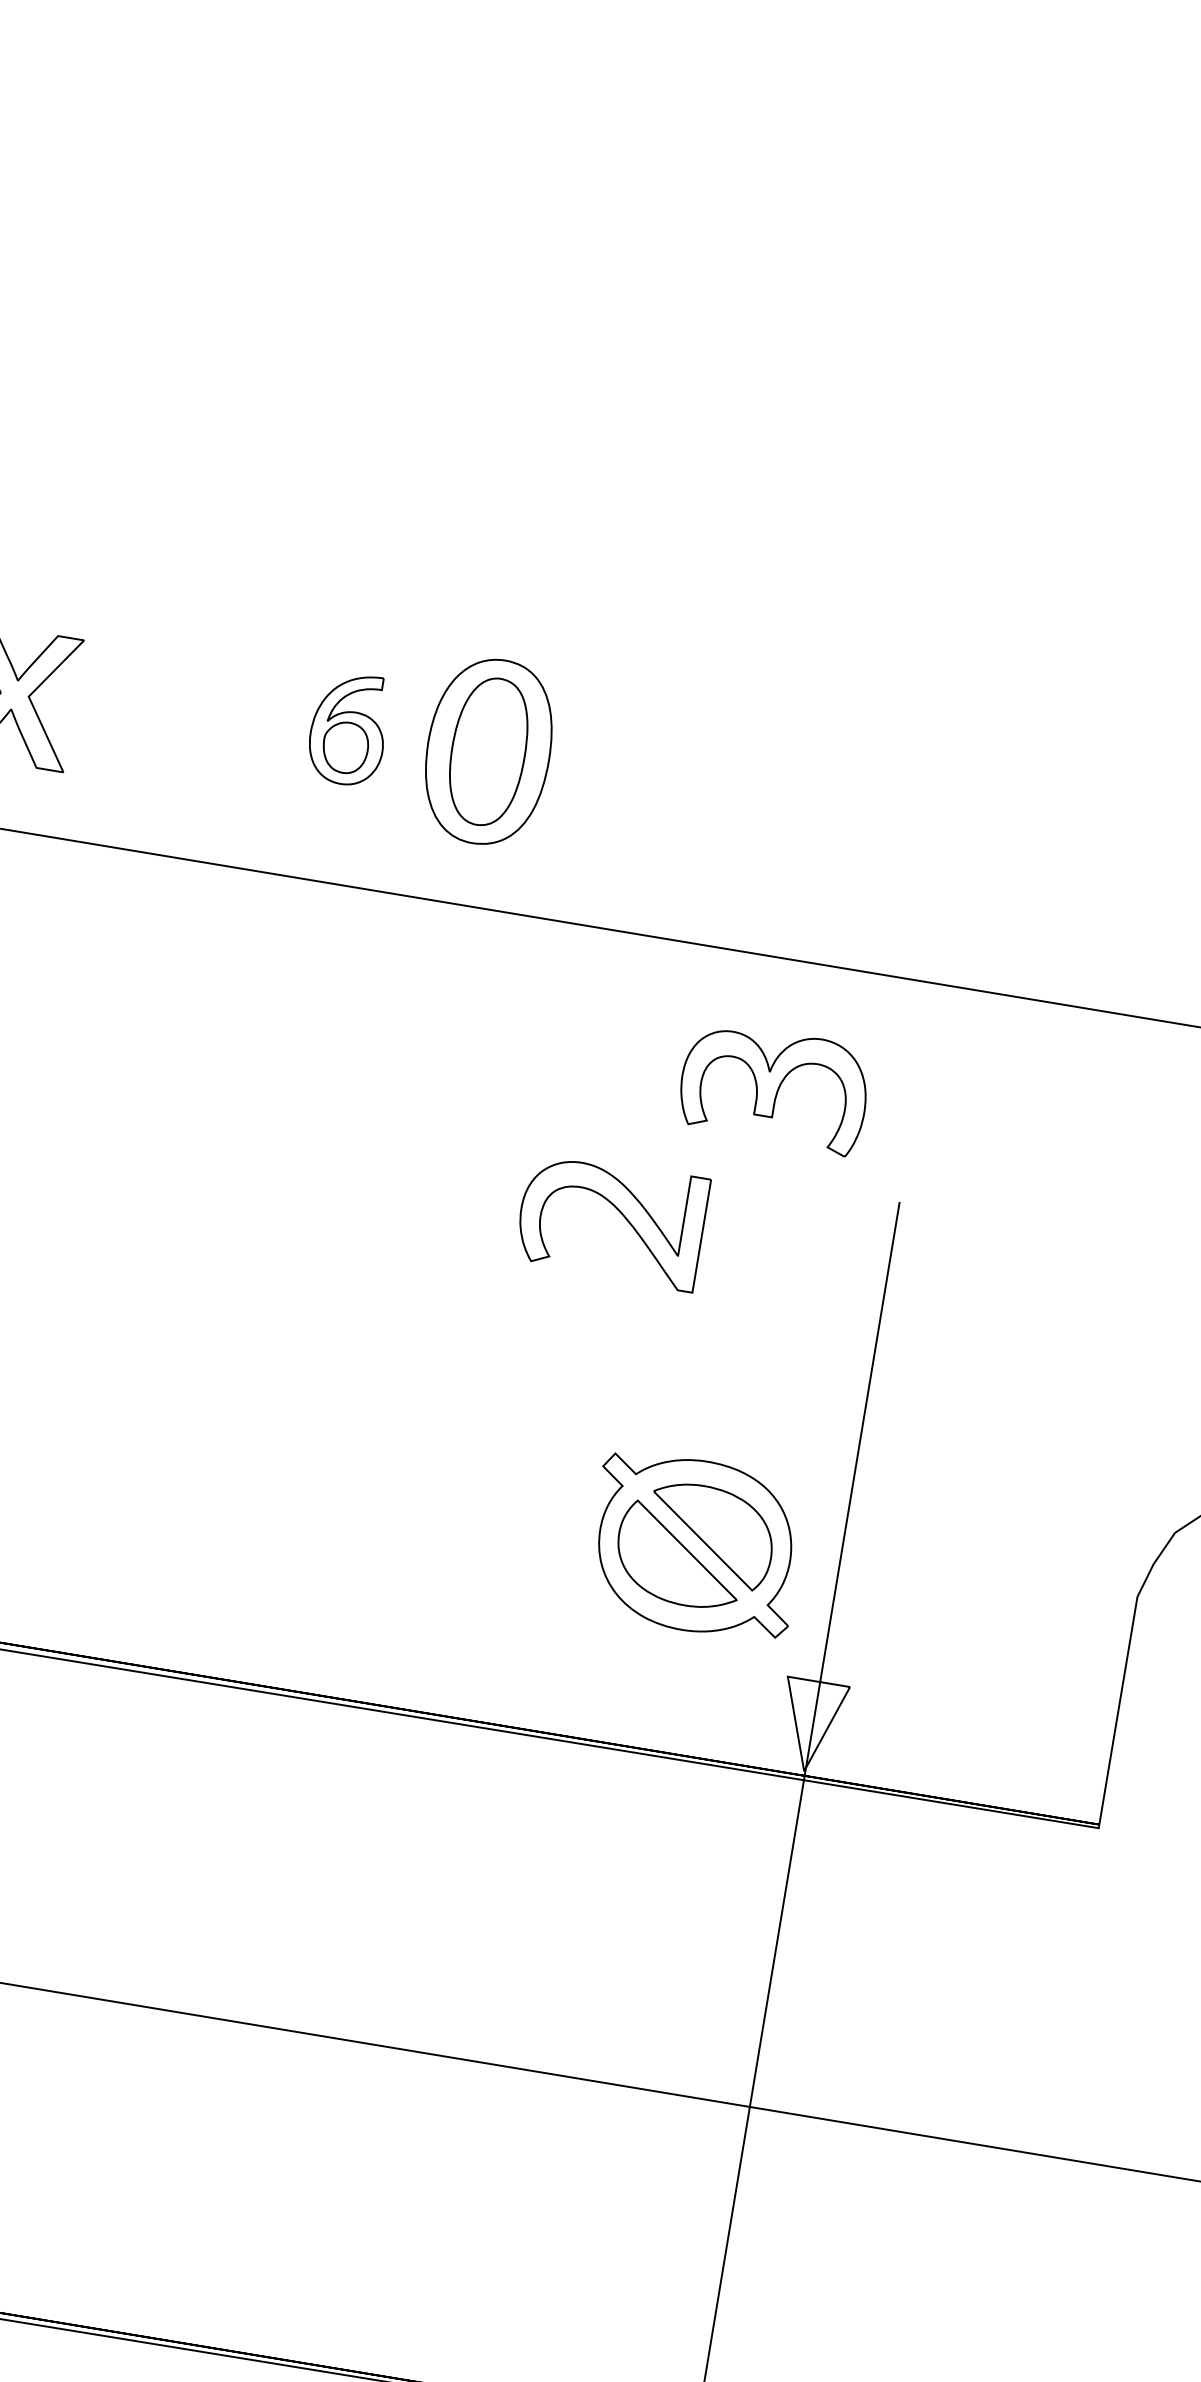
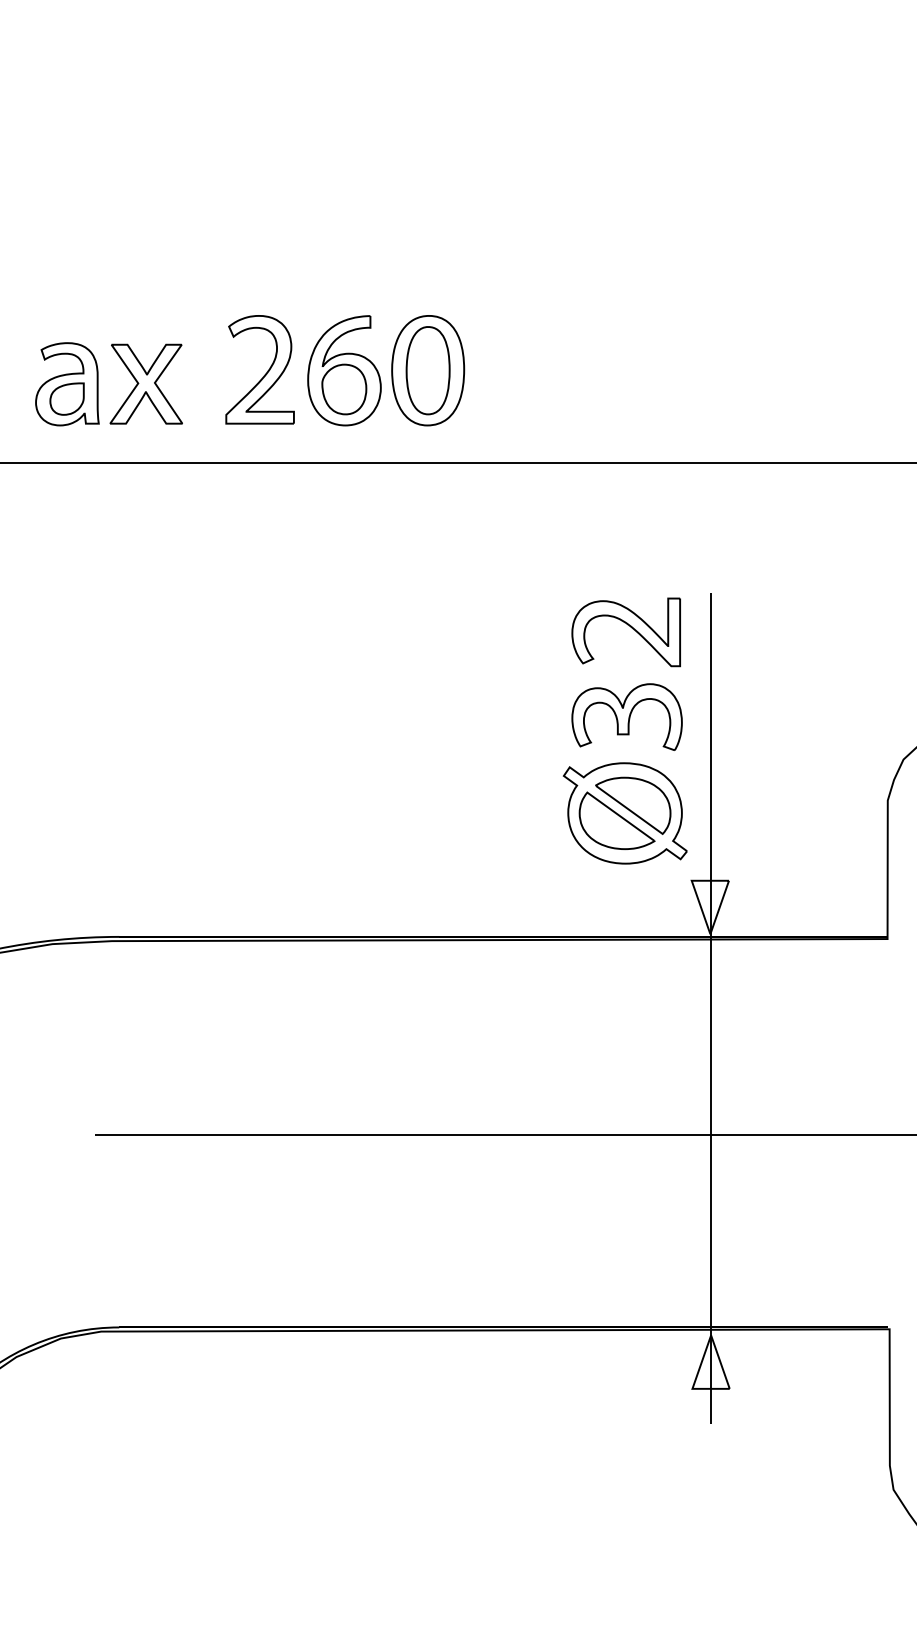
part: (214, 712) -> (264, 374), added
part: (348, 728) -> (344, 370), size x1.67
part: (773, 1086) -> (626, 716), moved
part: (620, 1214) -> (630, 627), moved

